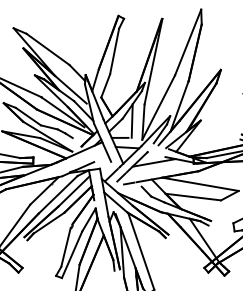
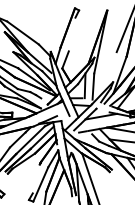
line: (114, 51) -> (72, 34), removed
line: (158, 107) -> (104, 75), removed
line: (65, 246) -> (35, 178), removed

